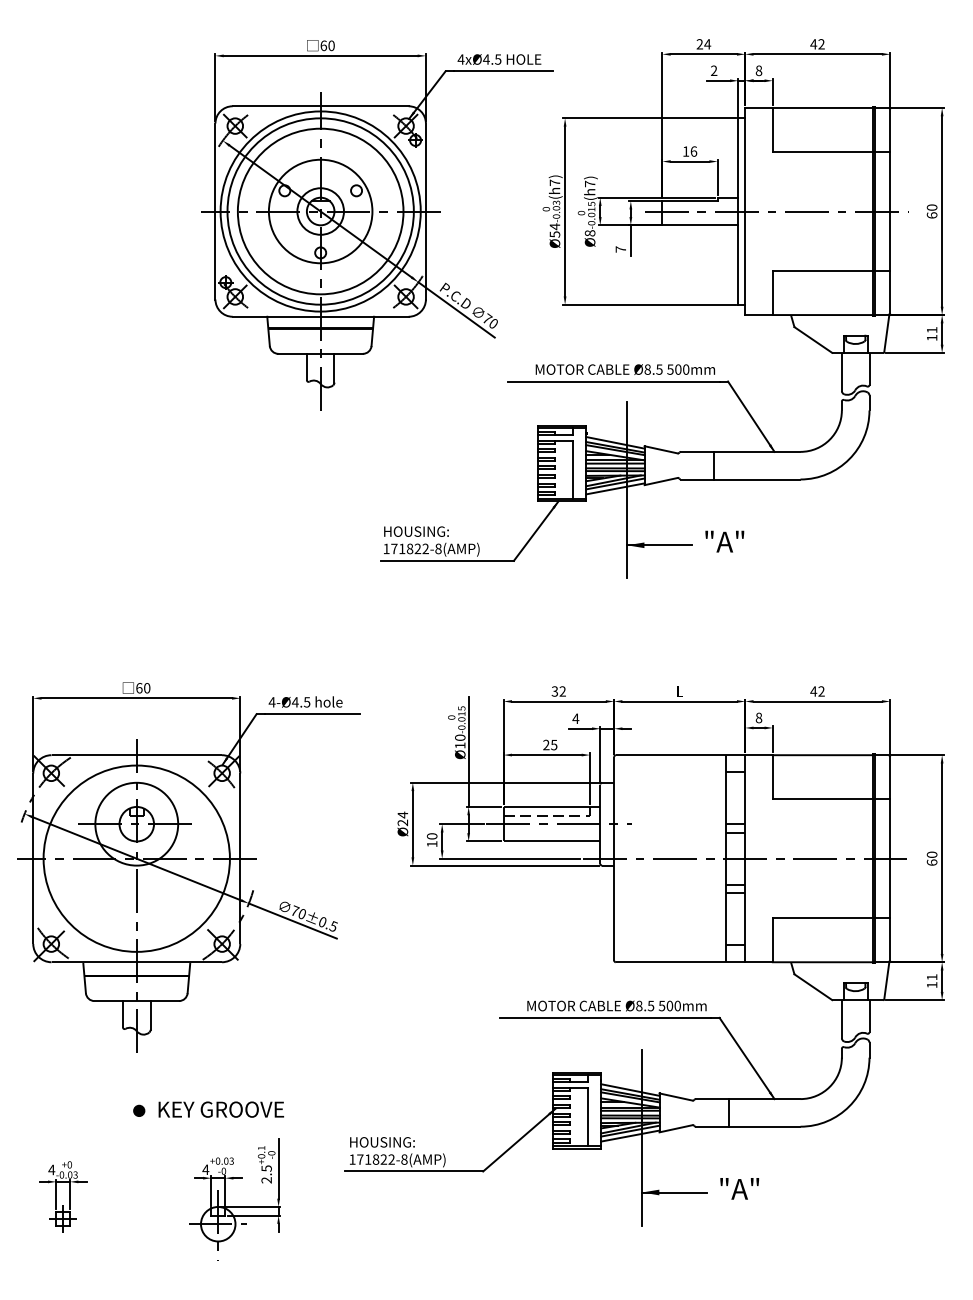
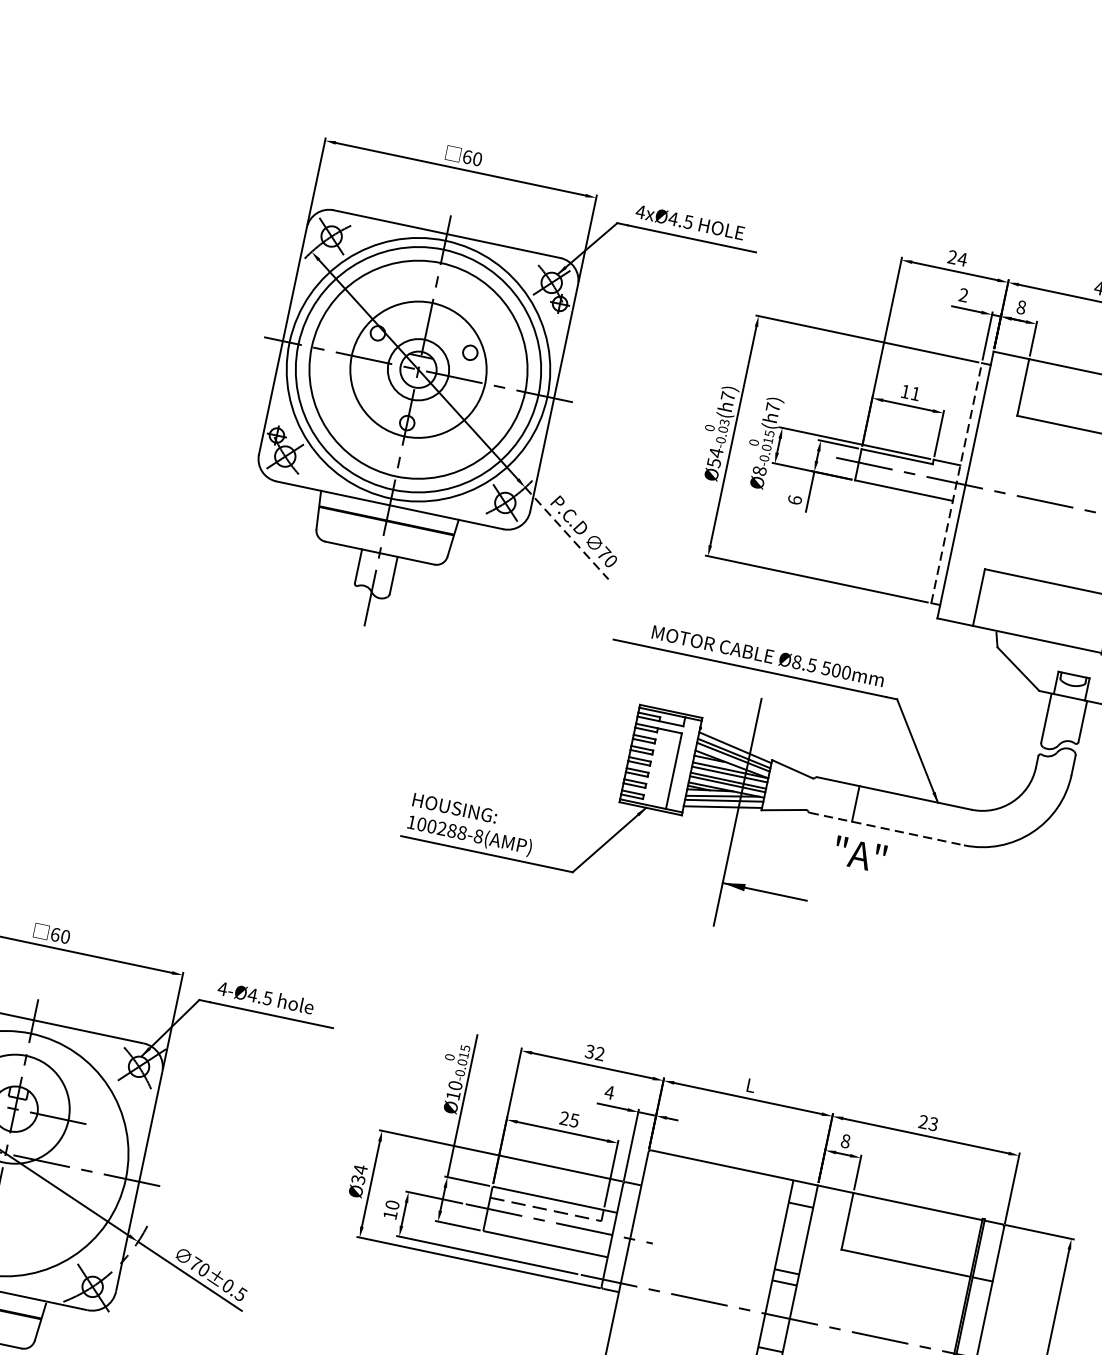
text: (693, 151) -> (915, 393), 16 -> 11
line: (738, 211) -> (956, 483), solid -> dashed
text: (620, 249) -> (794, 500), 7 -> 6
line: (457, 310) -> (567, 534), solid -> dashed
line: (740, 479) -> (886, 828), solid -> dashed
text: (724, 541) -> (859, 854), moved
text: (409, 548) -> (441, 828), 171822-8(AMP) -> 100288-8(AMP)
text: (817, 691) -> (928, 1123), 42 -> 23
text: (403, 822) -> (359, 1179), Ø24 -> Ø34

